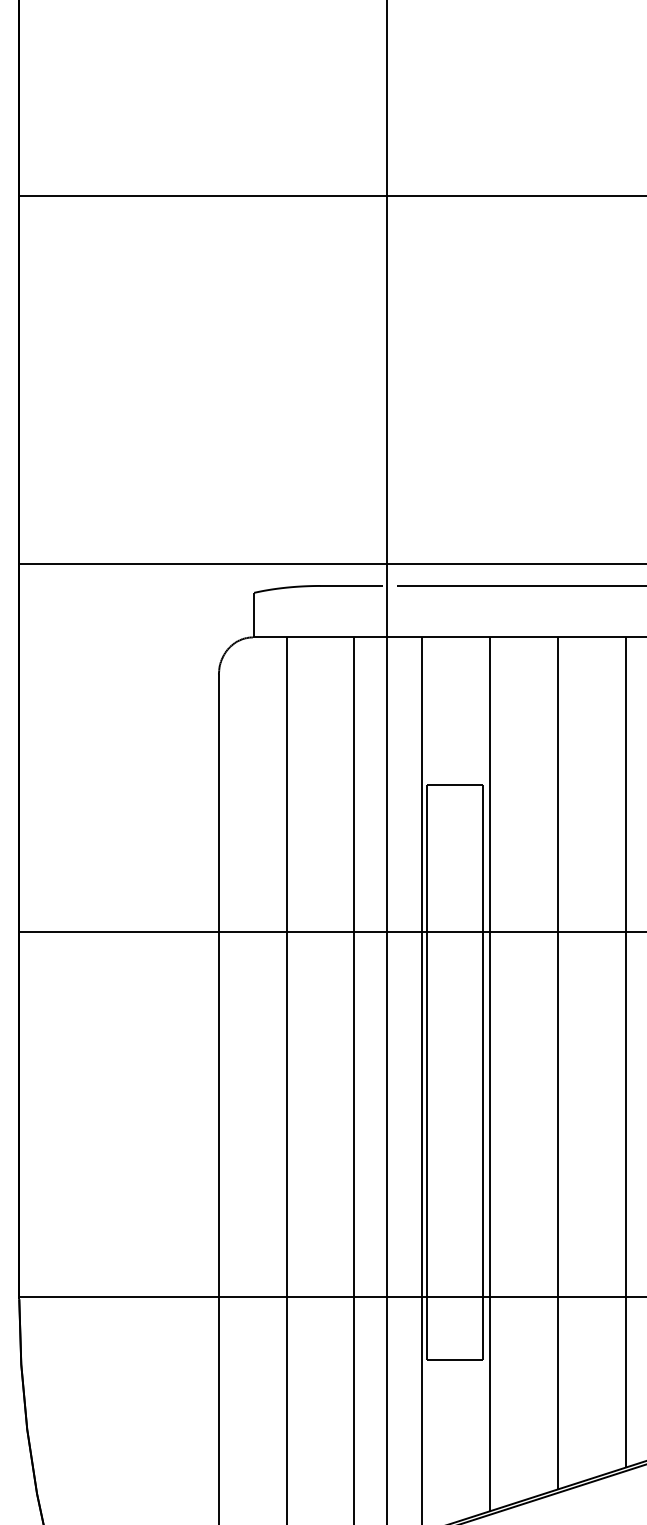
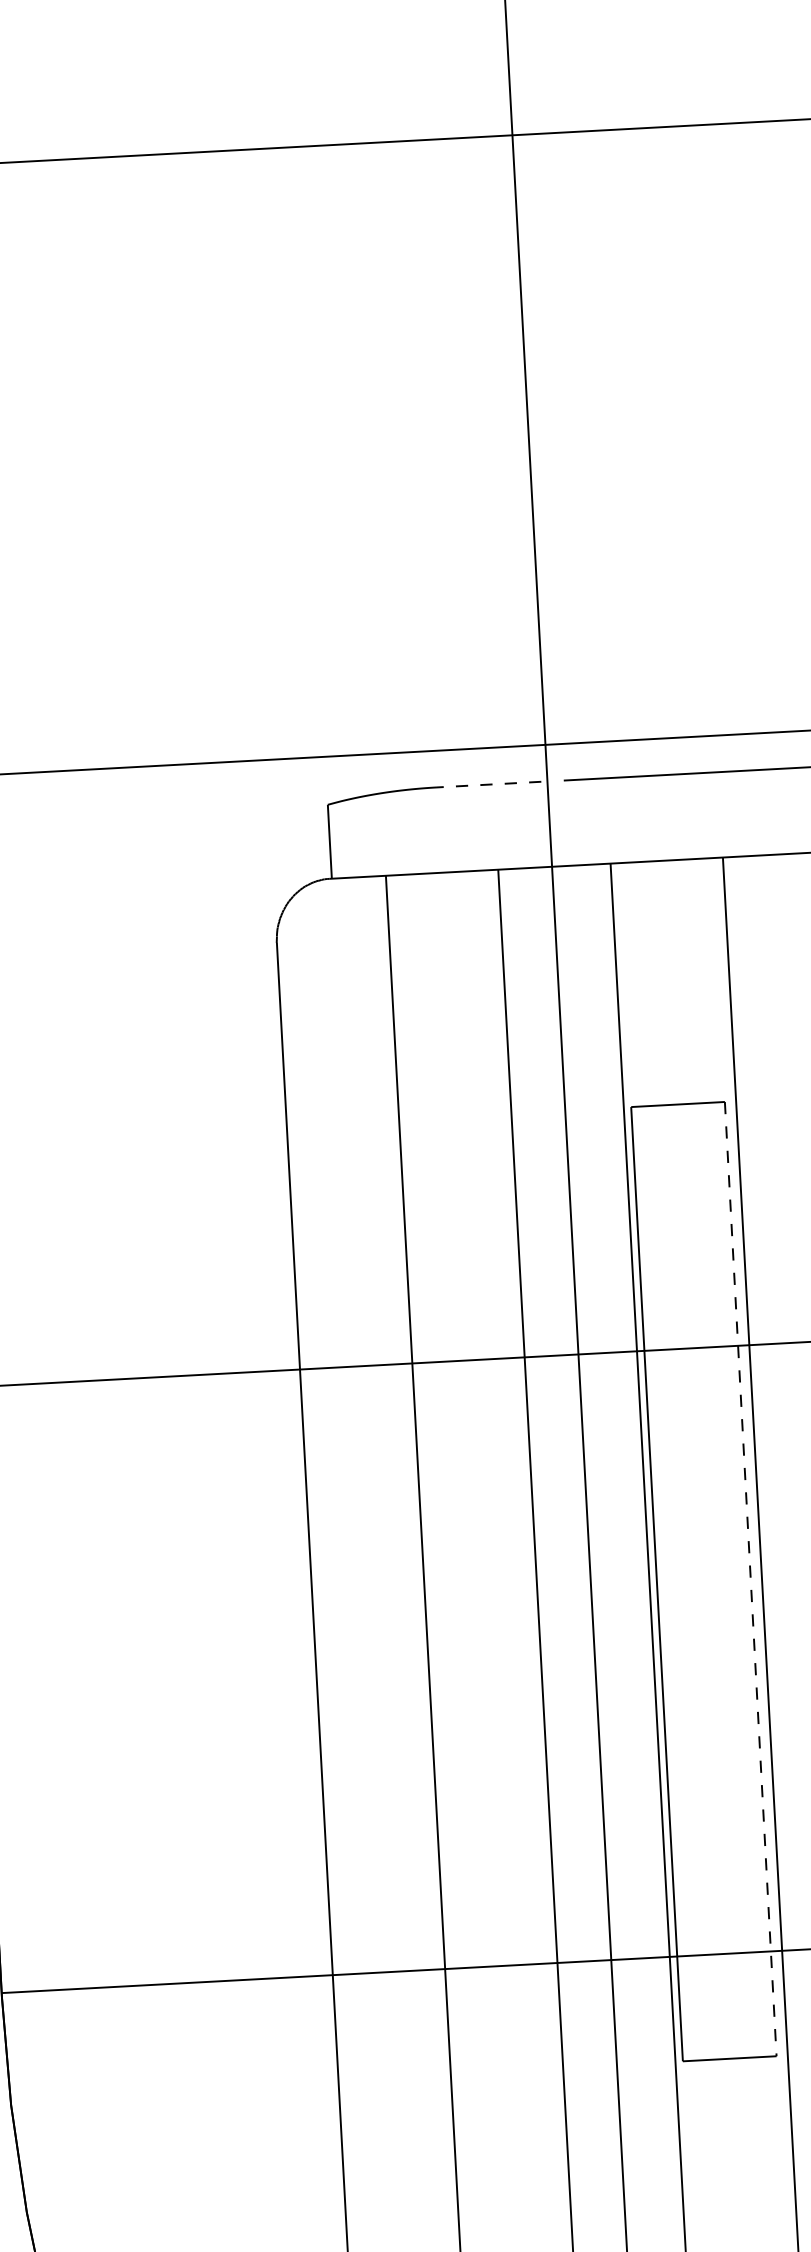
line: (351, 585) -> (488, 783), solid -> dashed
line: (483, 1072) -> (751, 1579), solid -> dashed

